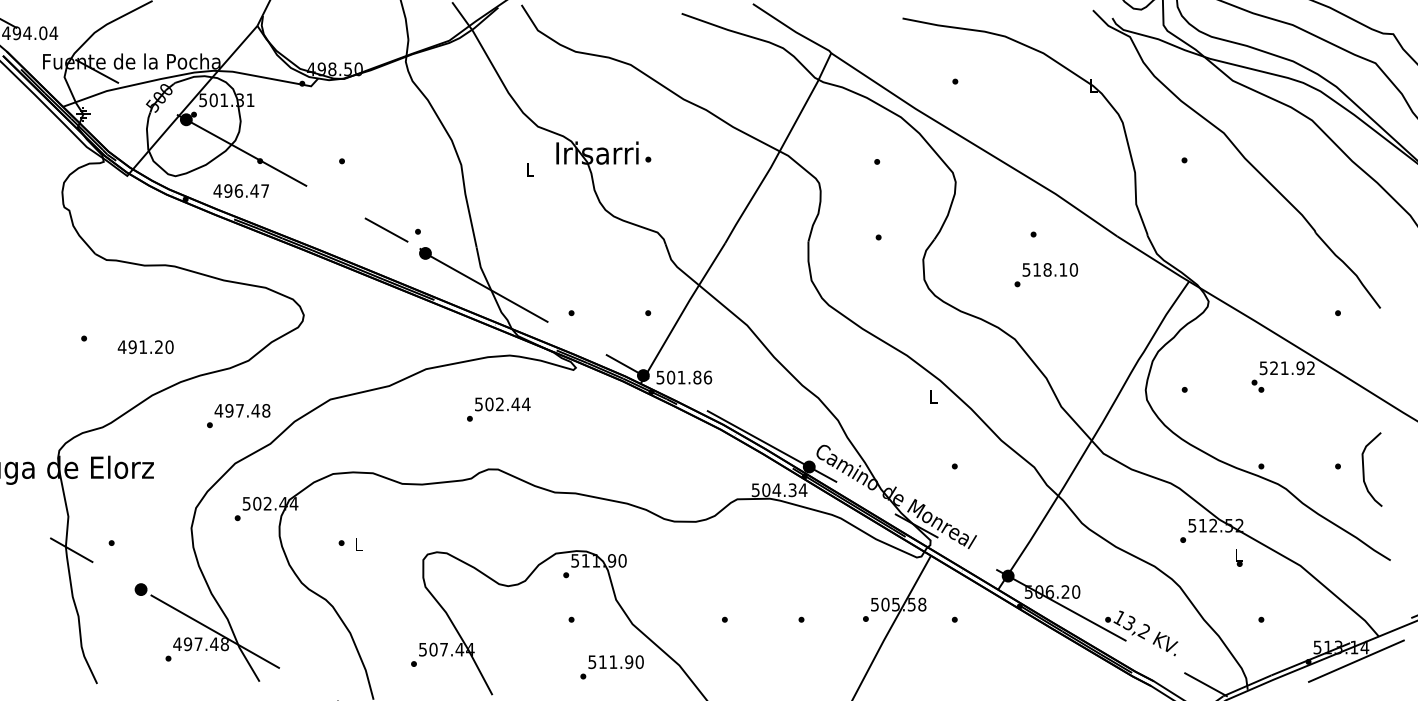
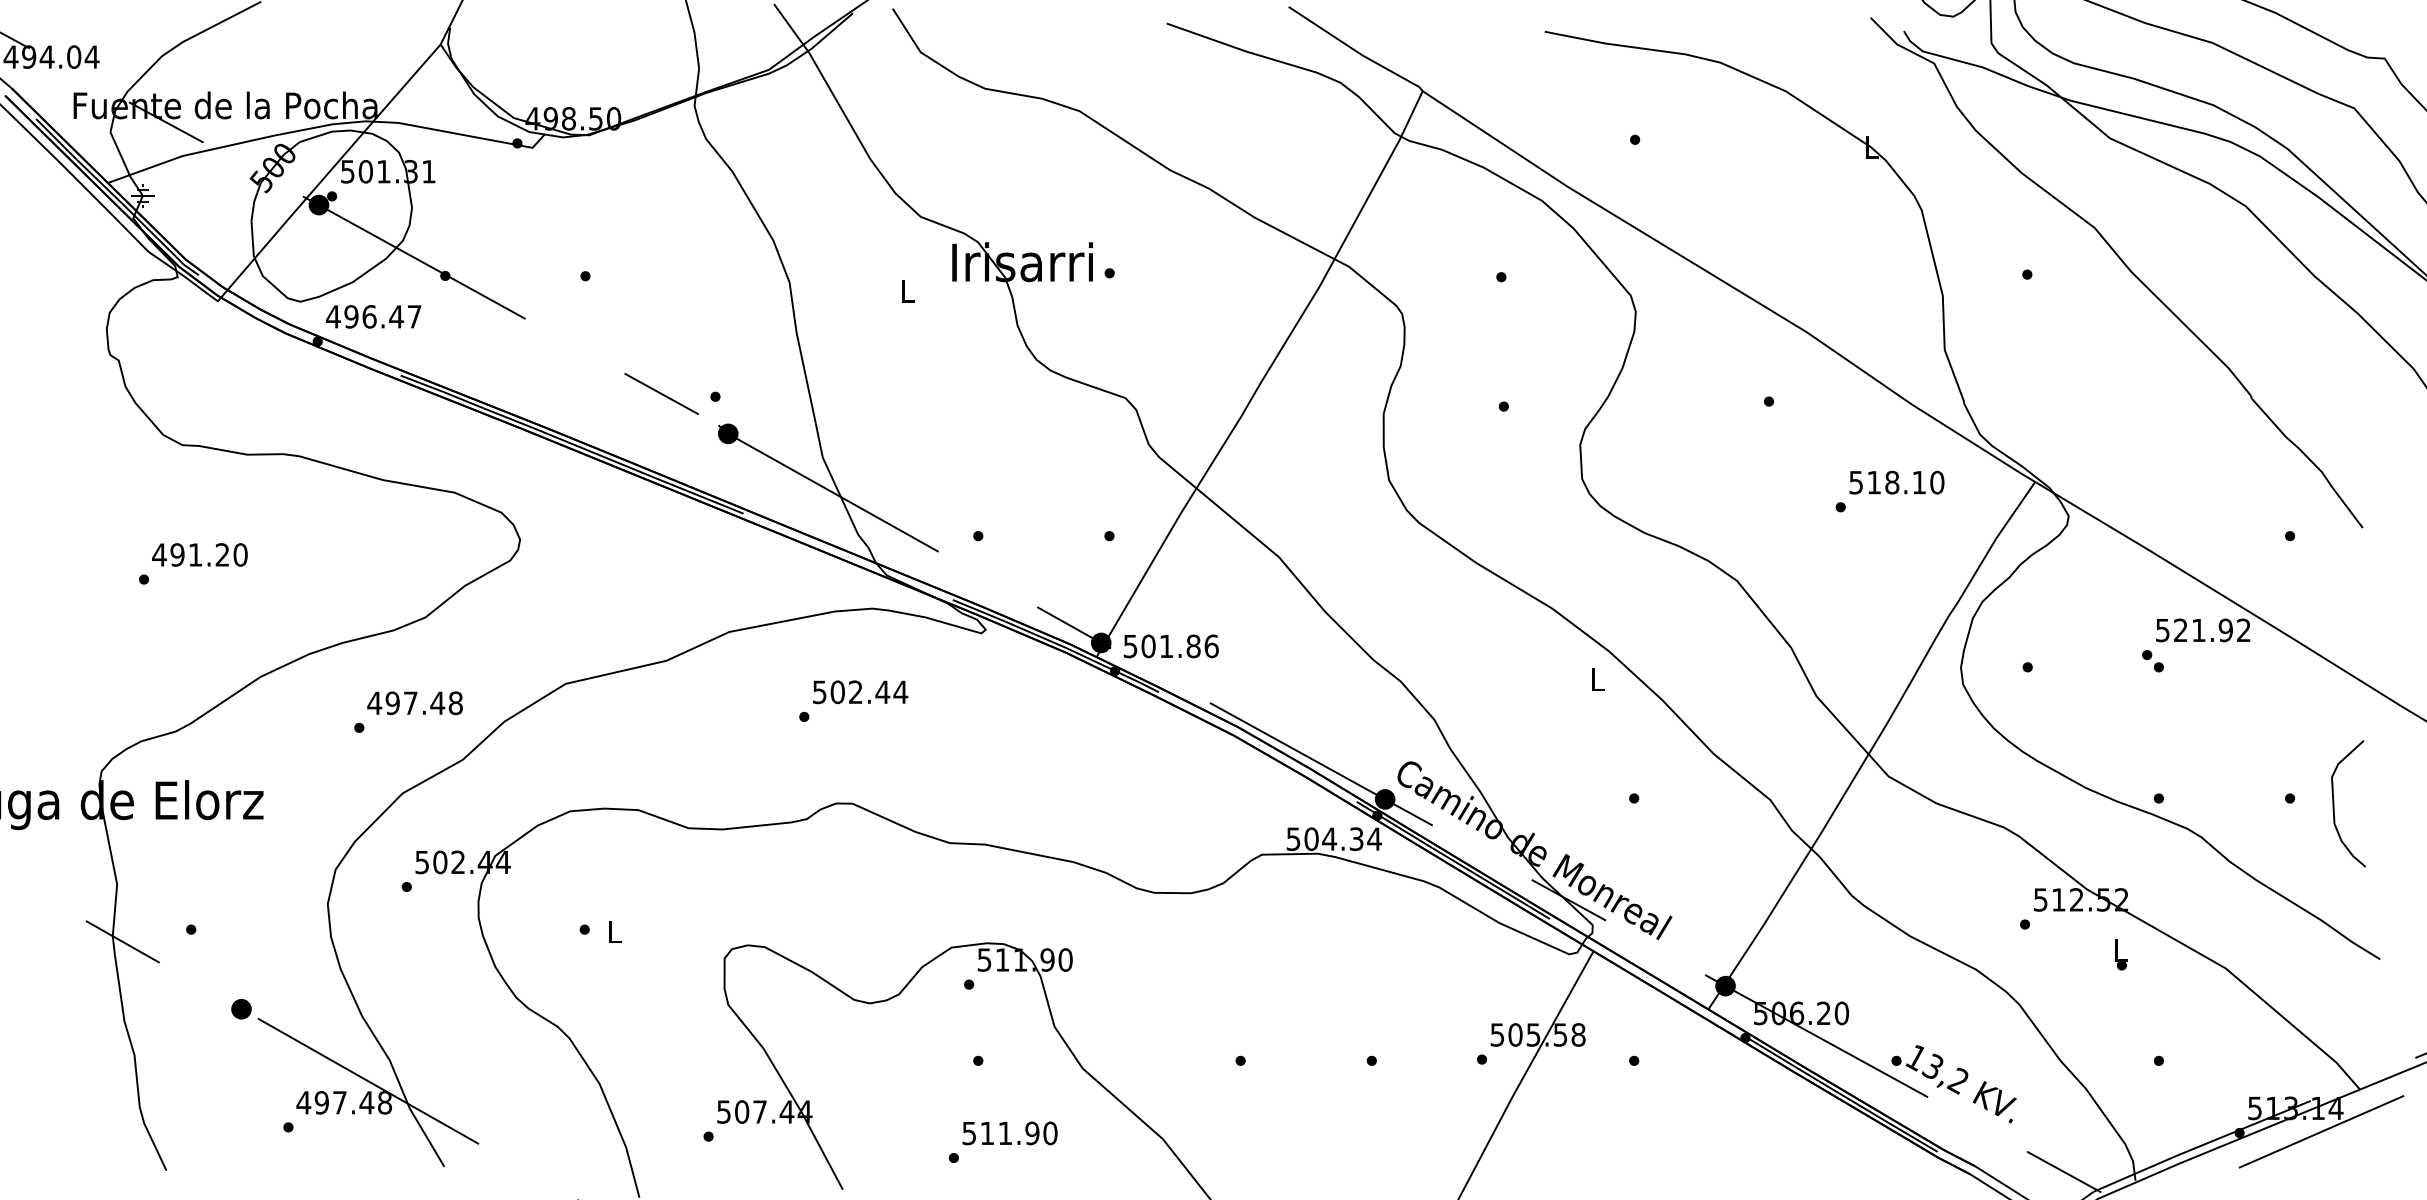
text: (240, 190) -> (372, 315), moved
text: (1045, 275) -> (1888, 492), moved
text: (145, 347) -> (199, 555), moved
text: (611, 667) -> (1002, 1142), moved

